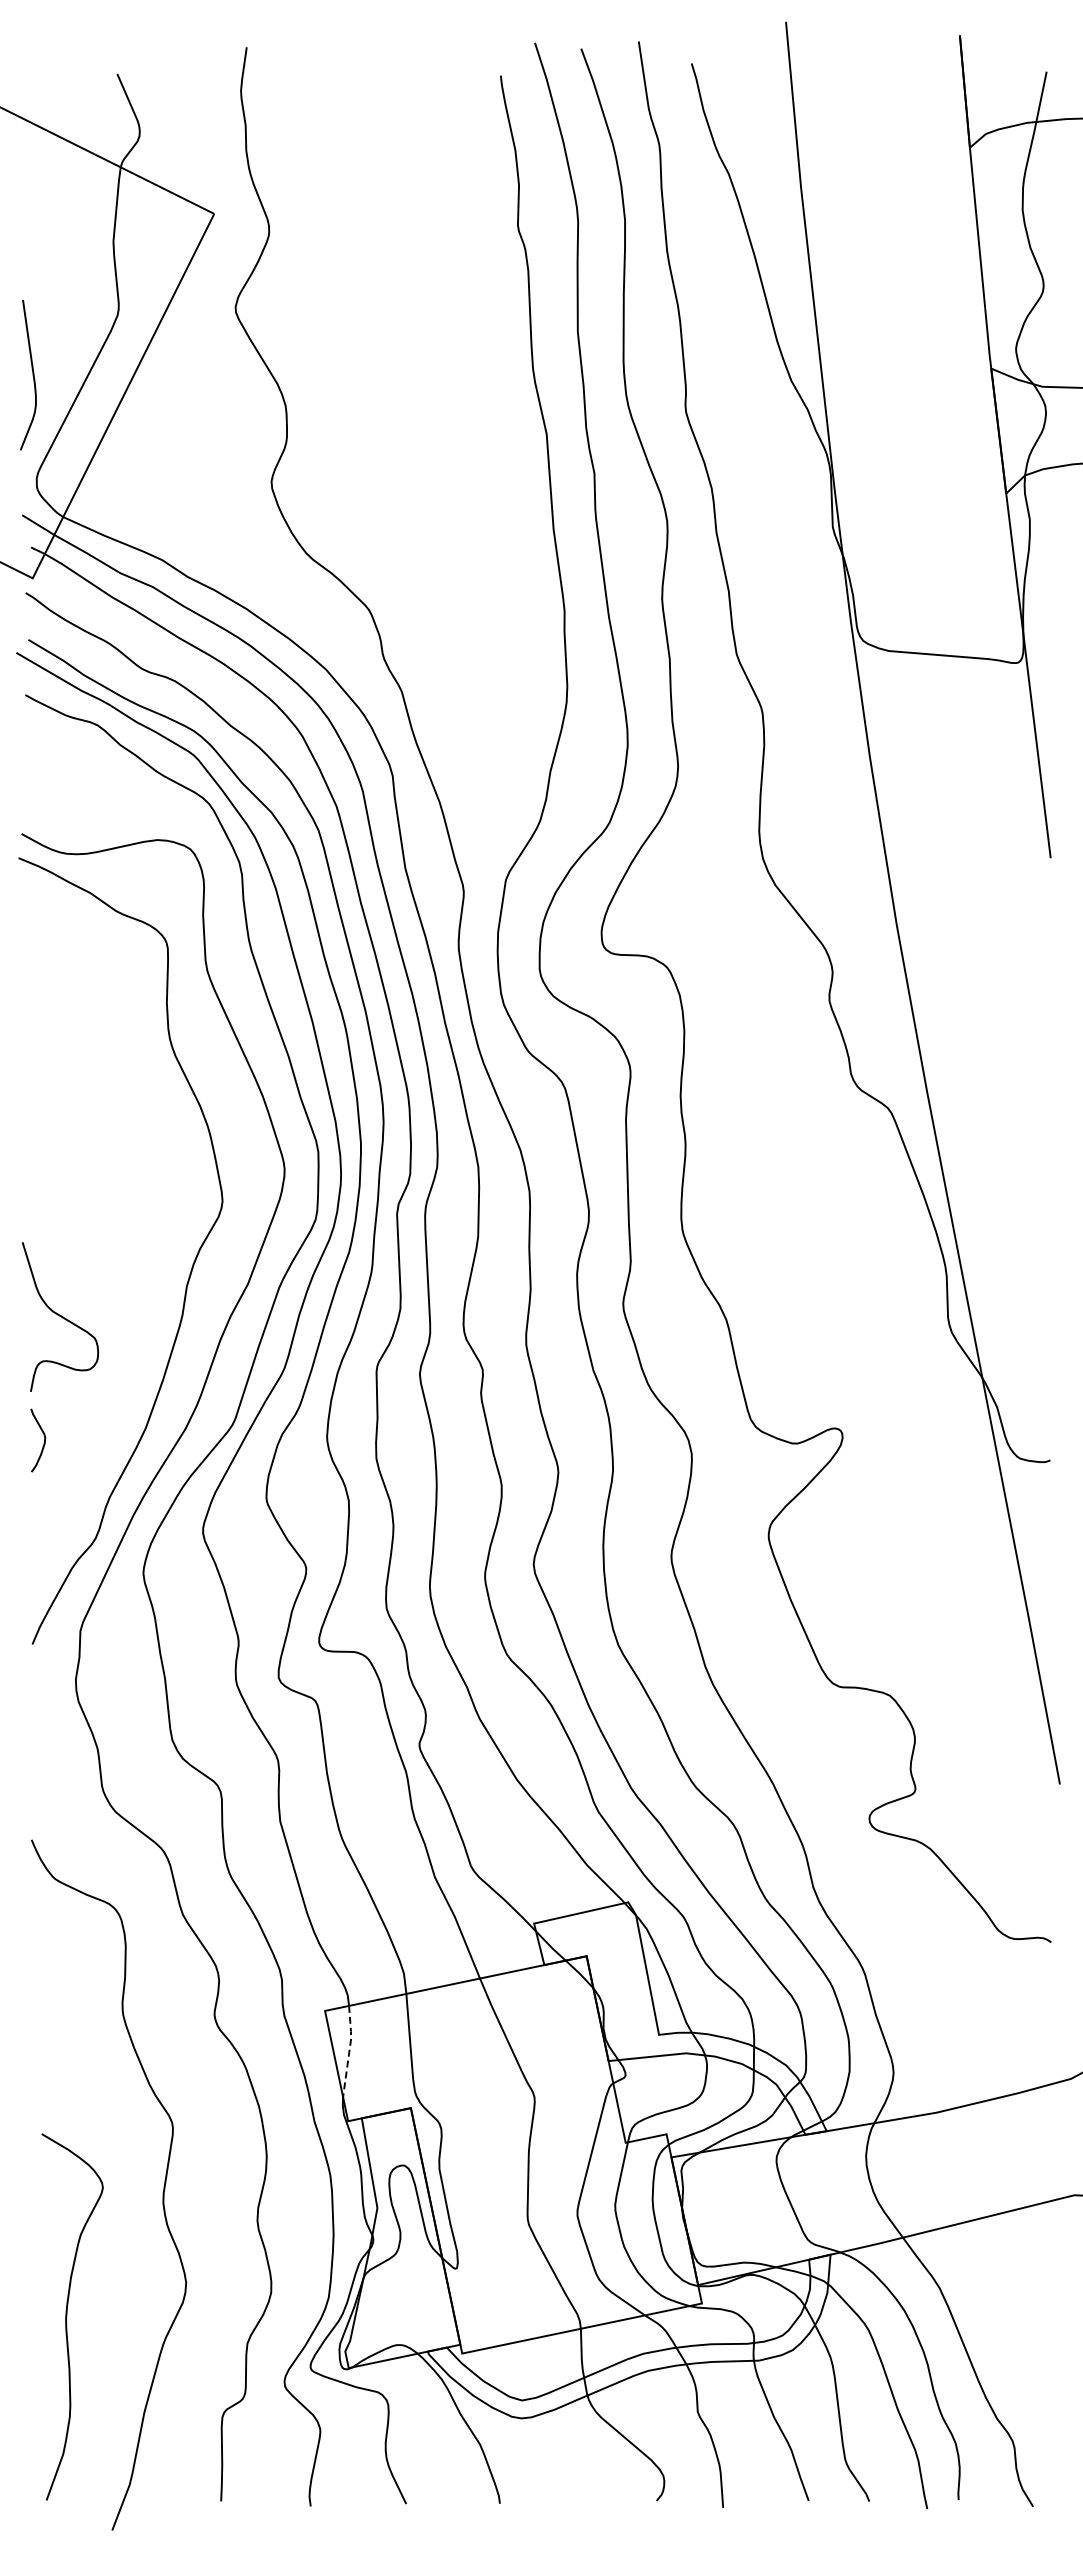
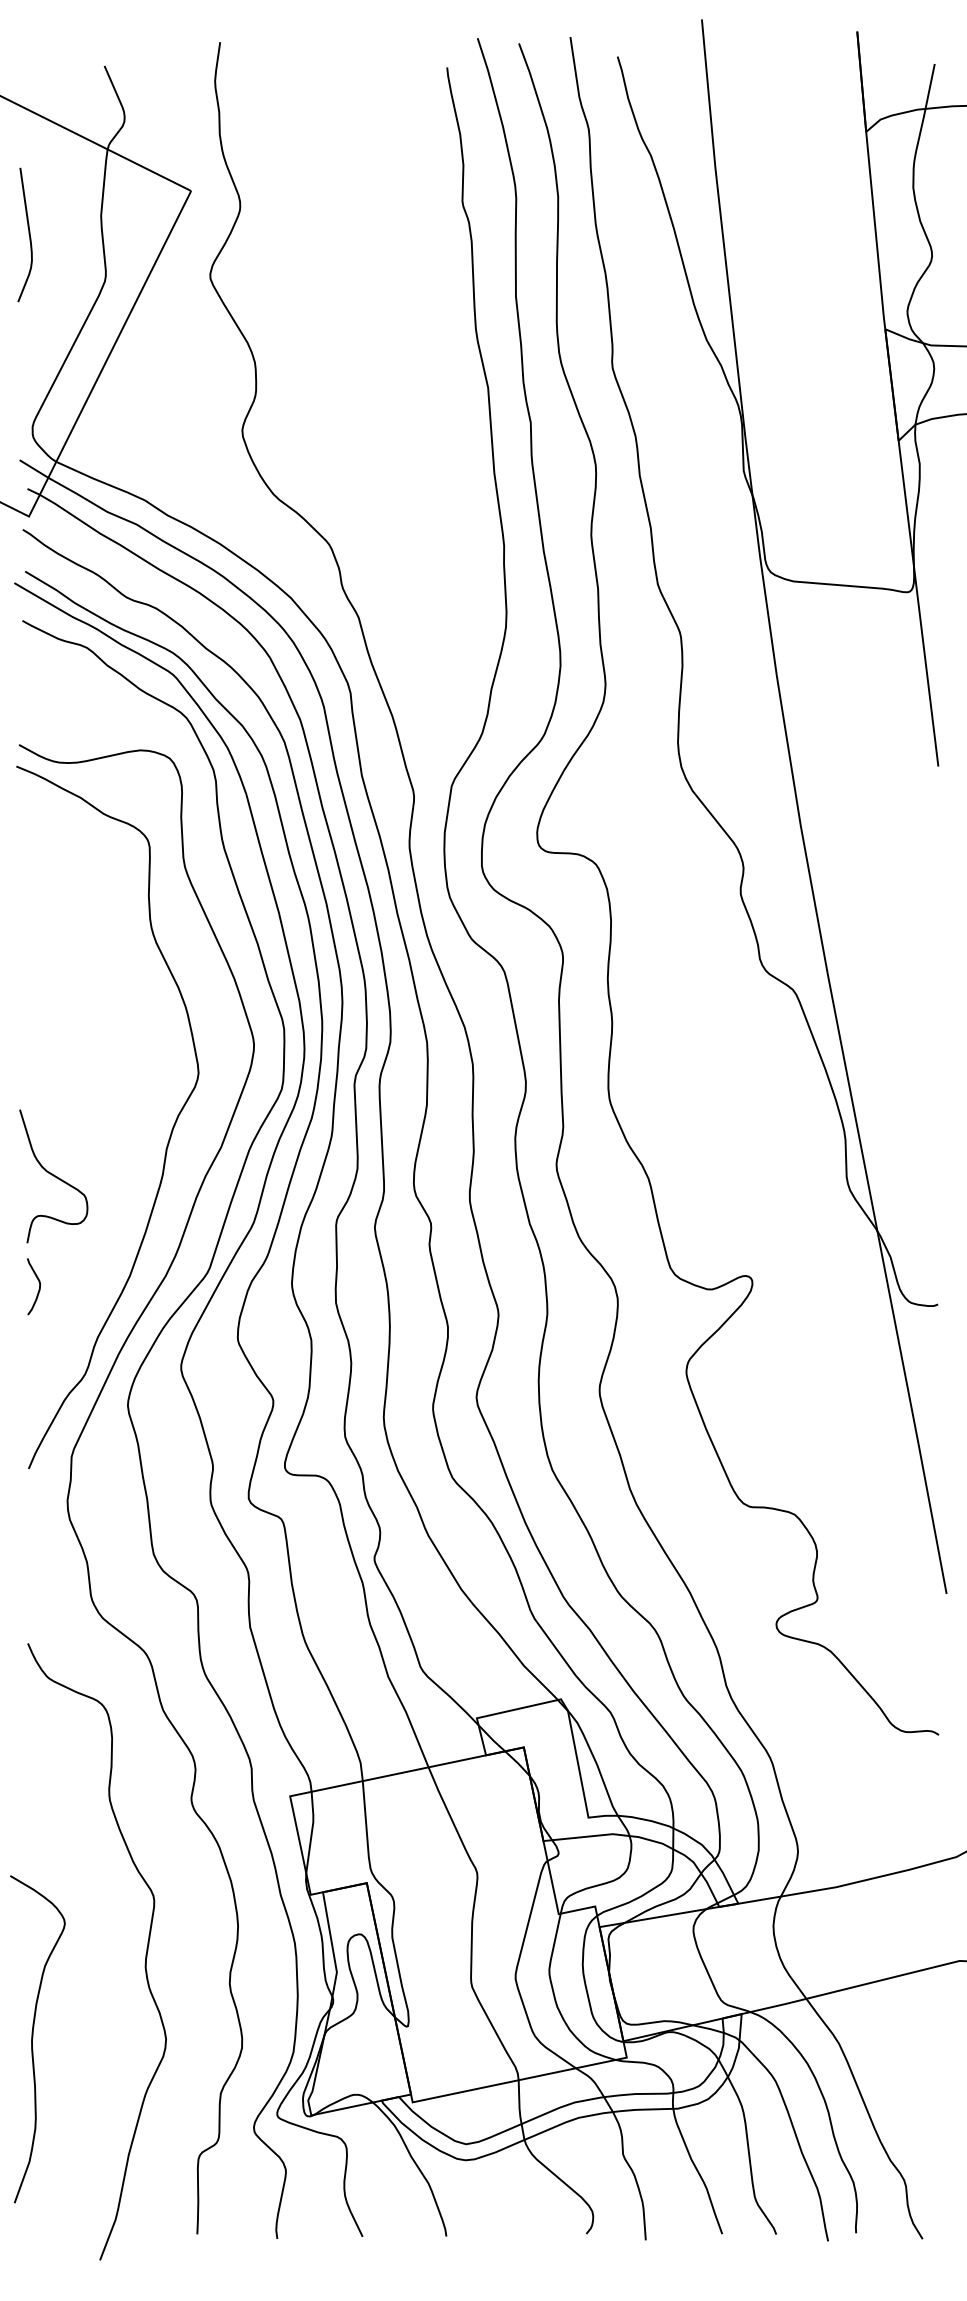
curve: (32, 375) -> (28, 235), moved
line: (349, 2050) -> (311, 1831), dashed -> solid
curve: (67, 2316) -> (33, 2038), moved

